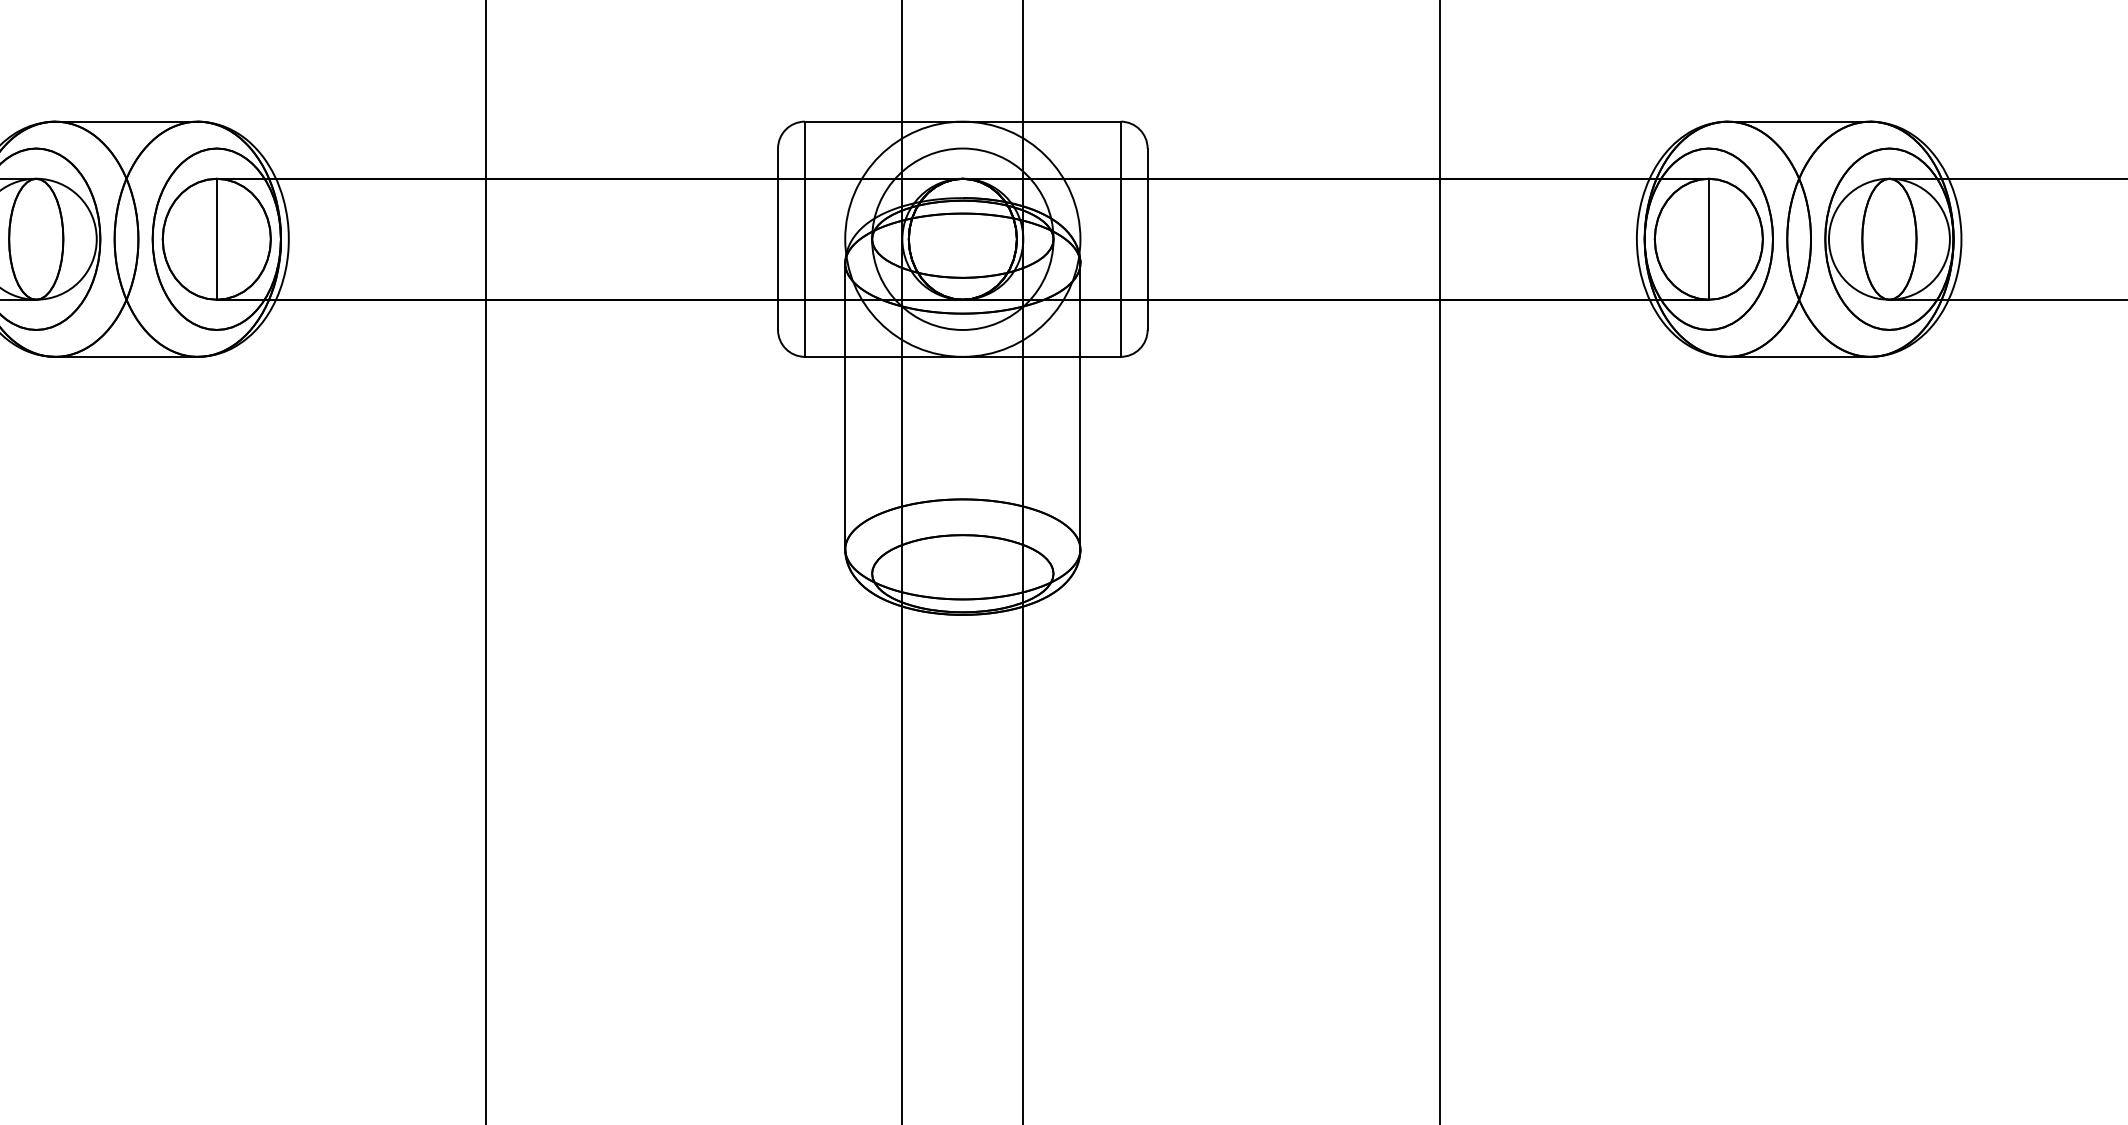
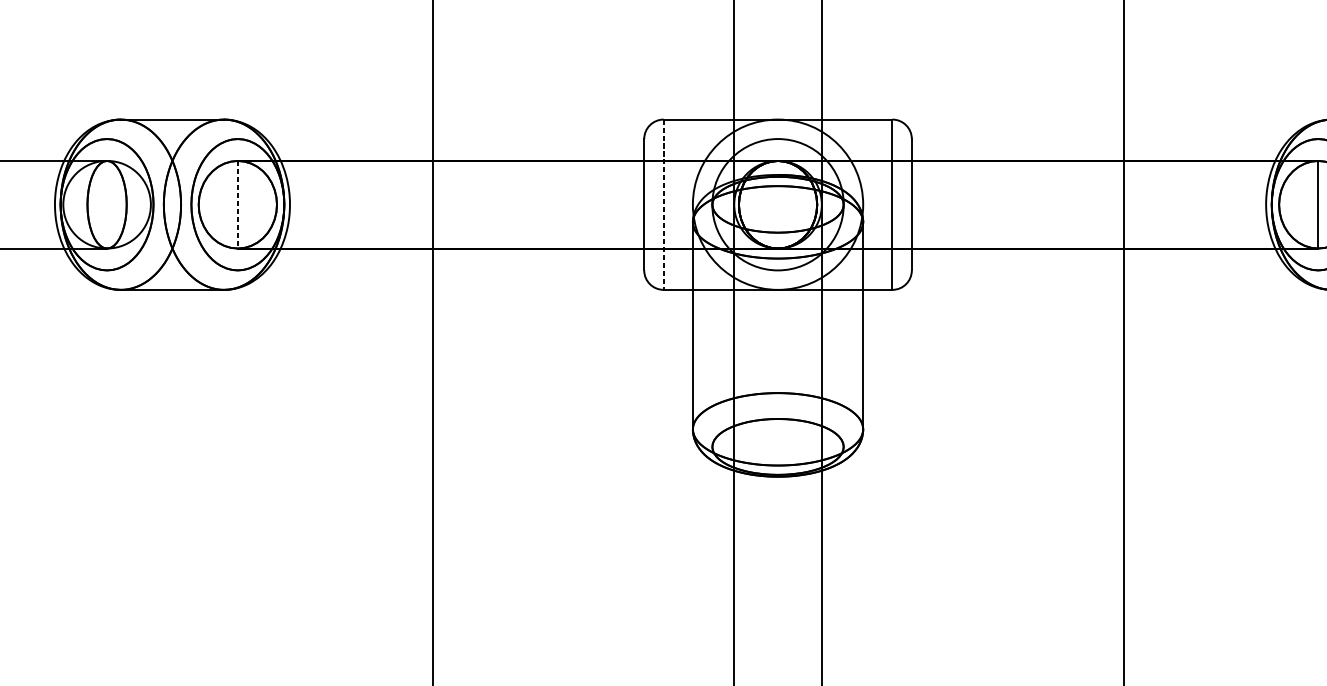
line: (216, 239) -> (237, 204), solid -> dashed
line: (804, 239) -> (663, 204), solid -> dashed

